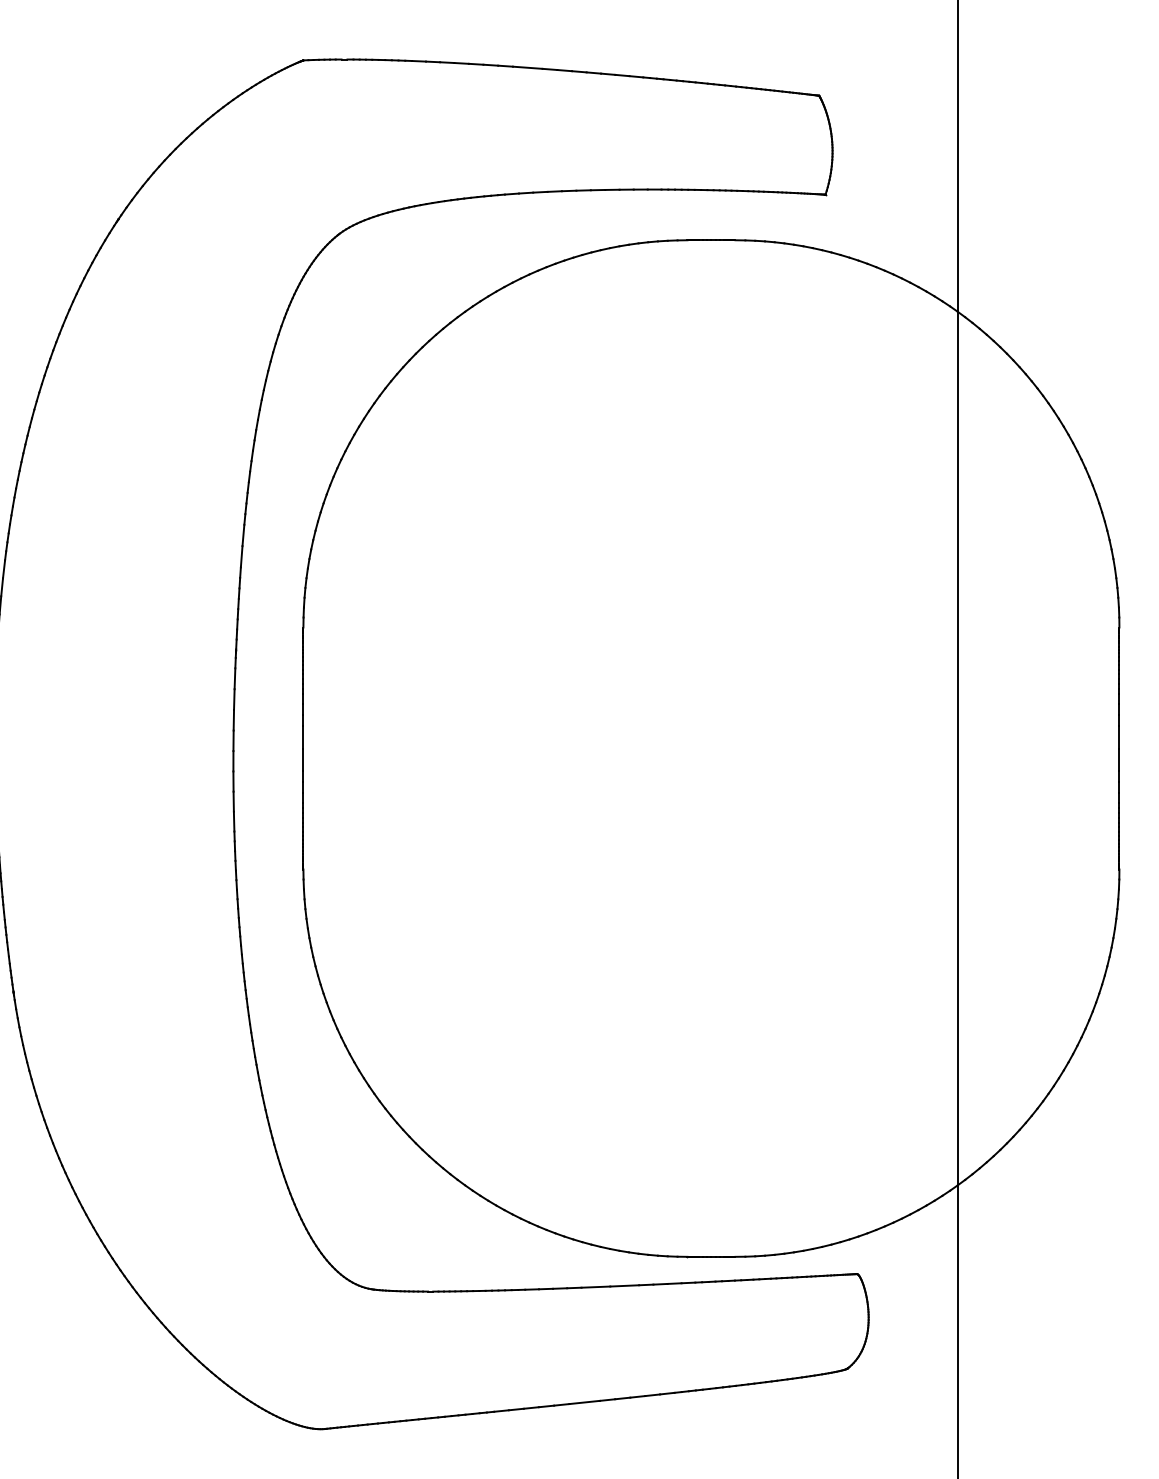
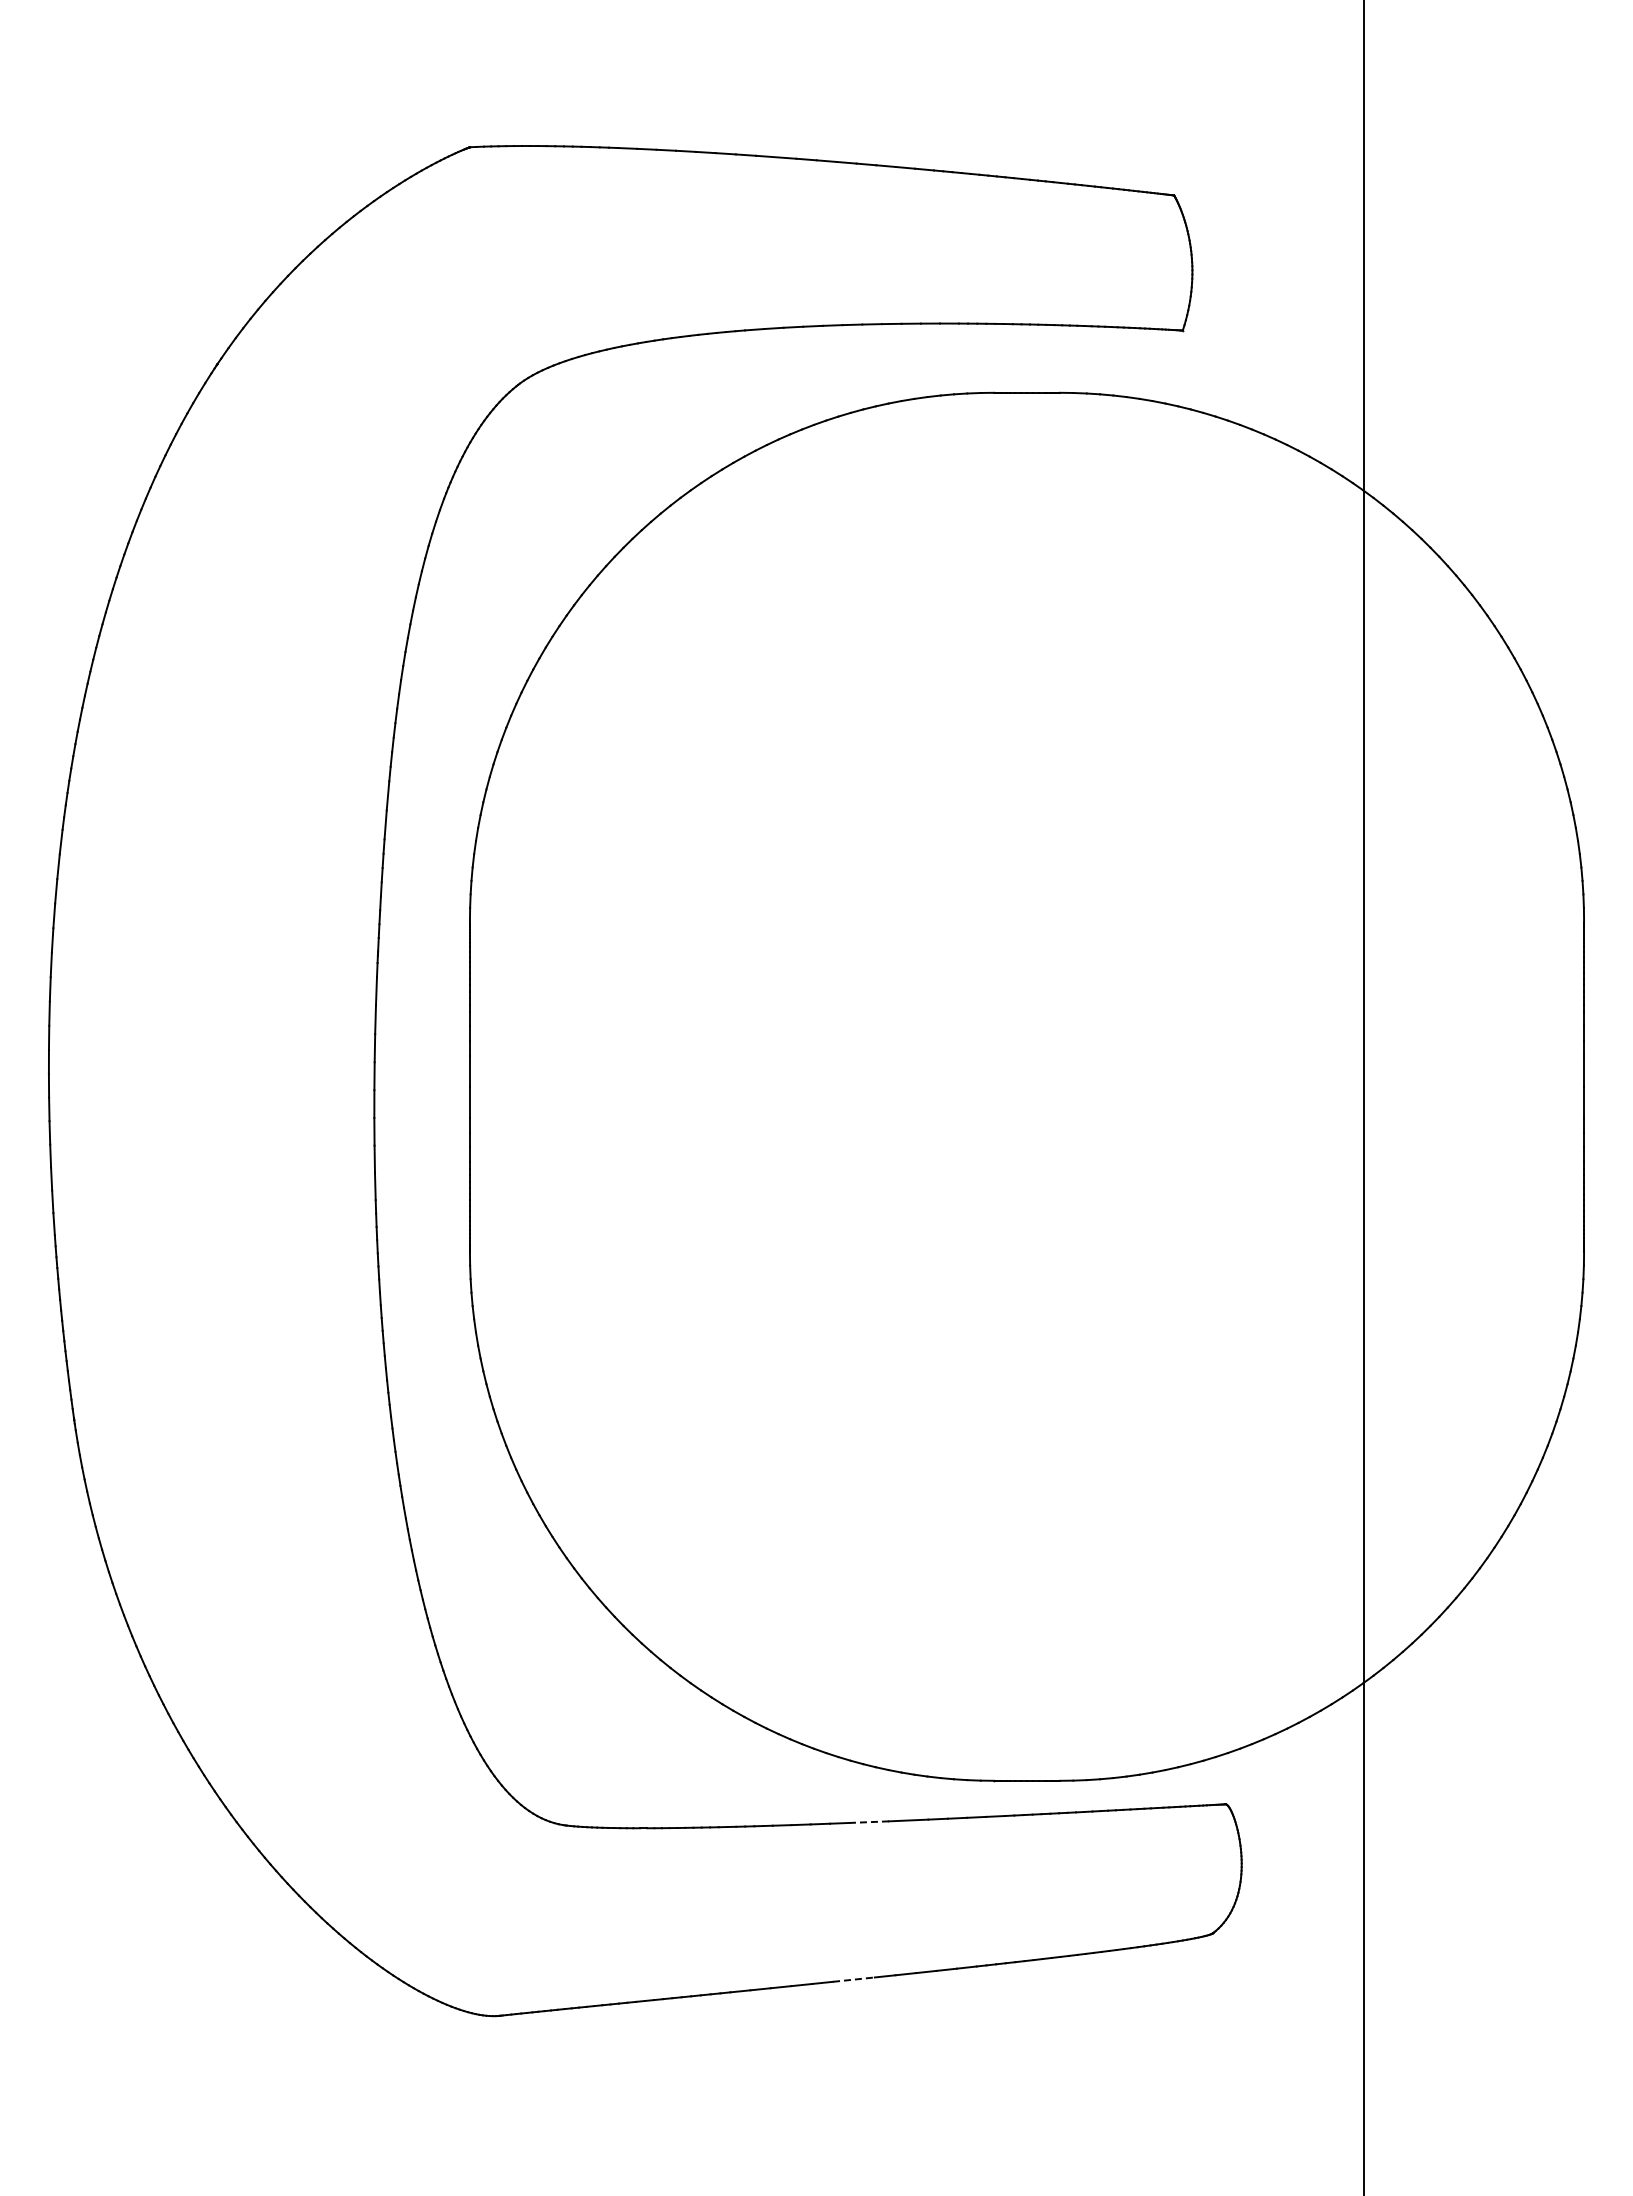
line: (596, 1287) -> (869, 1822), solid -> dashed
line: (584, 1402) -> (853, 1979), solid -> dashed

